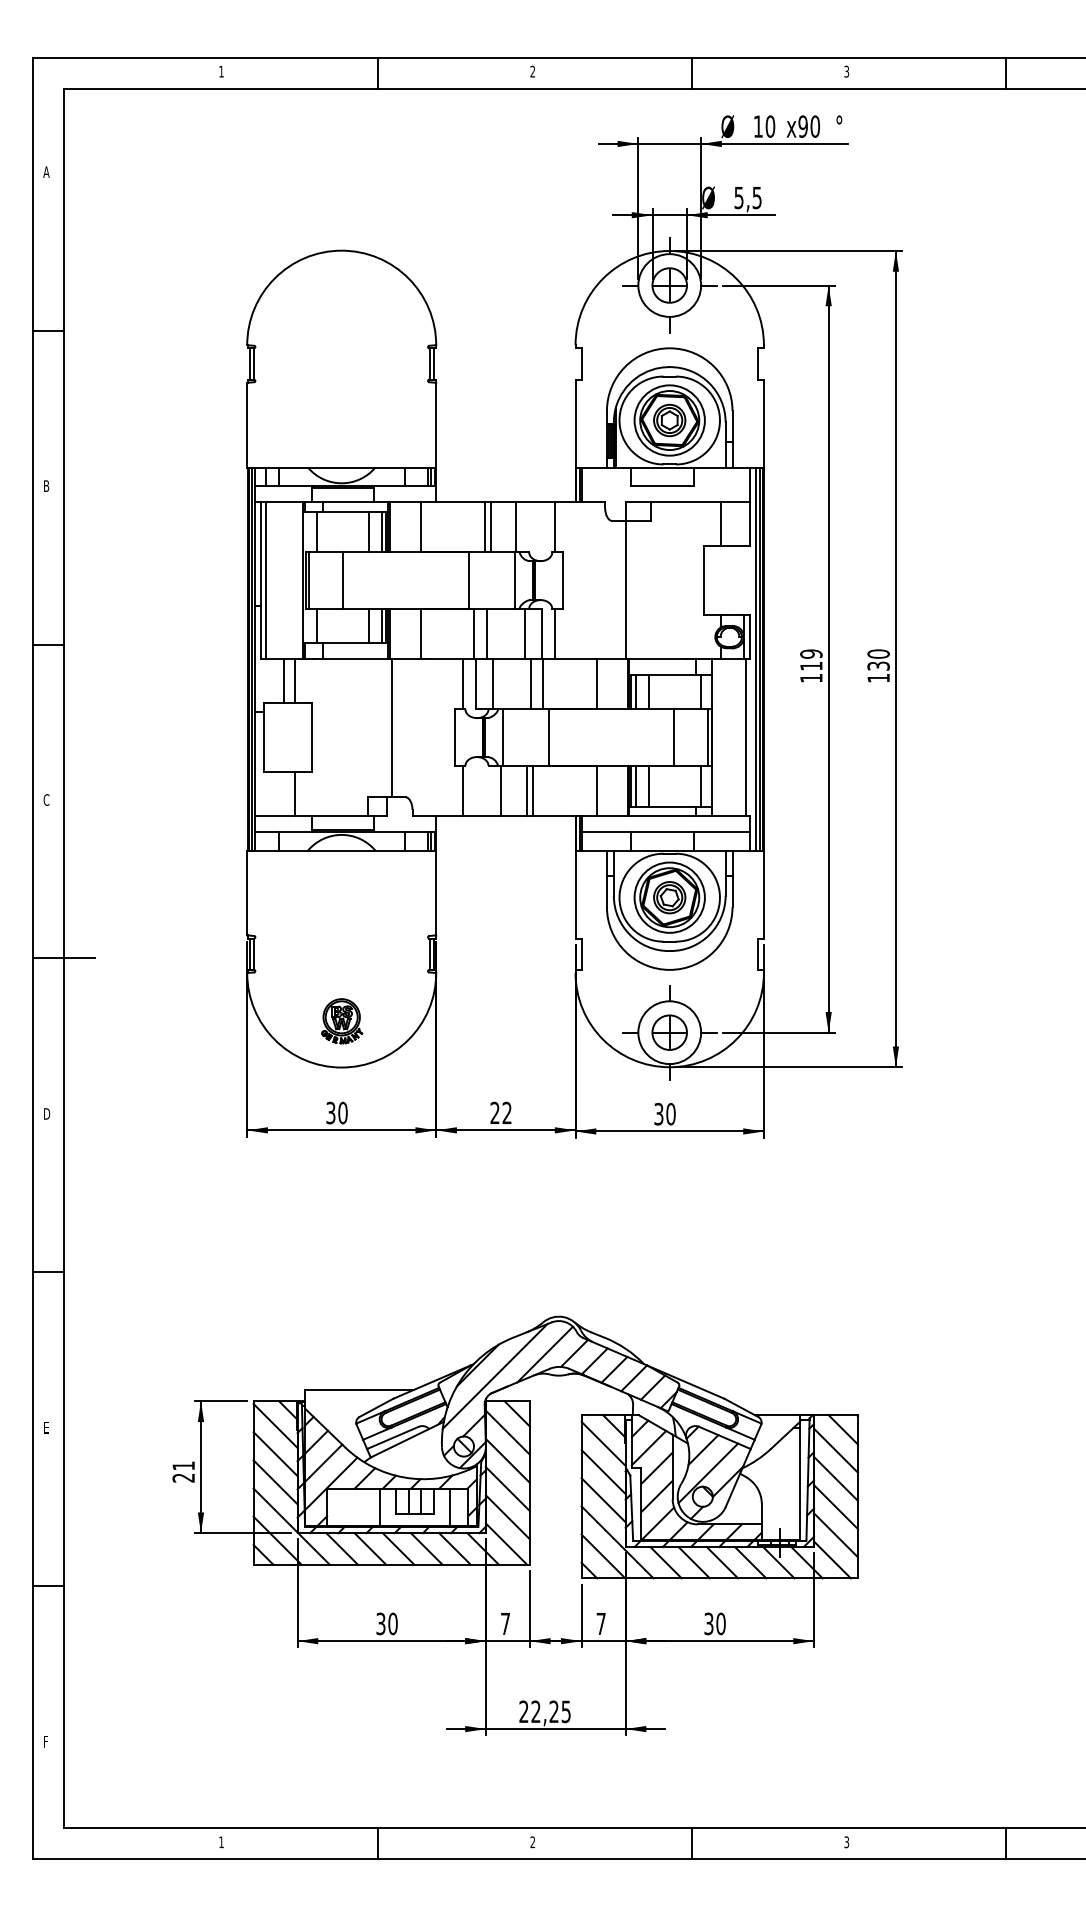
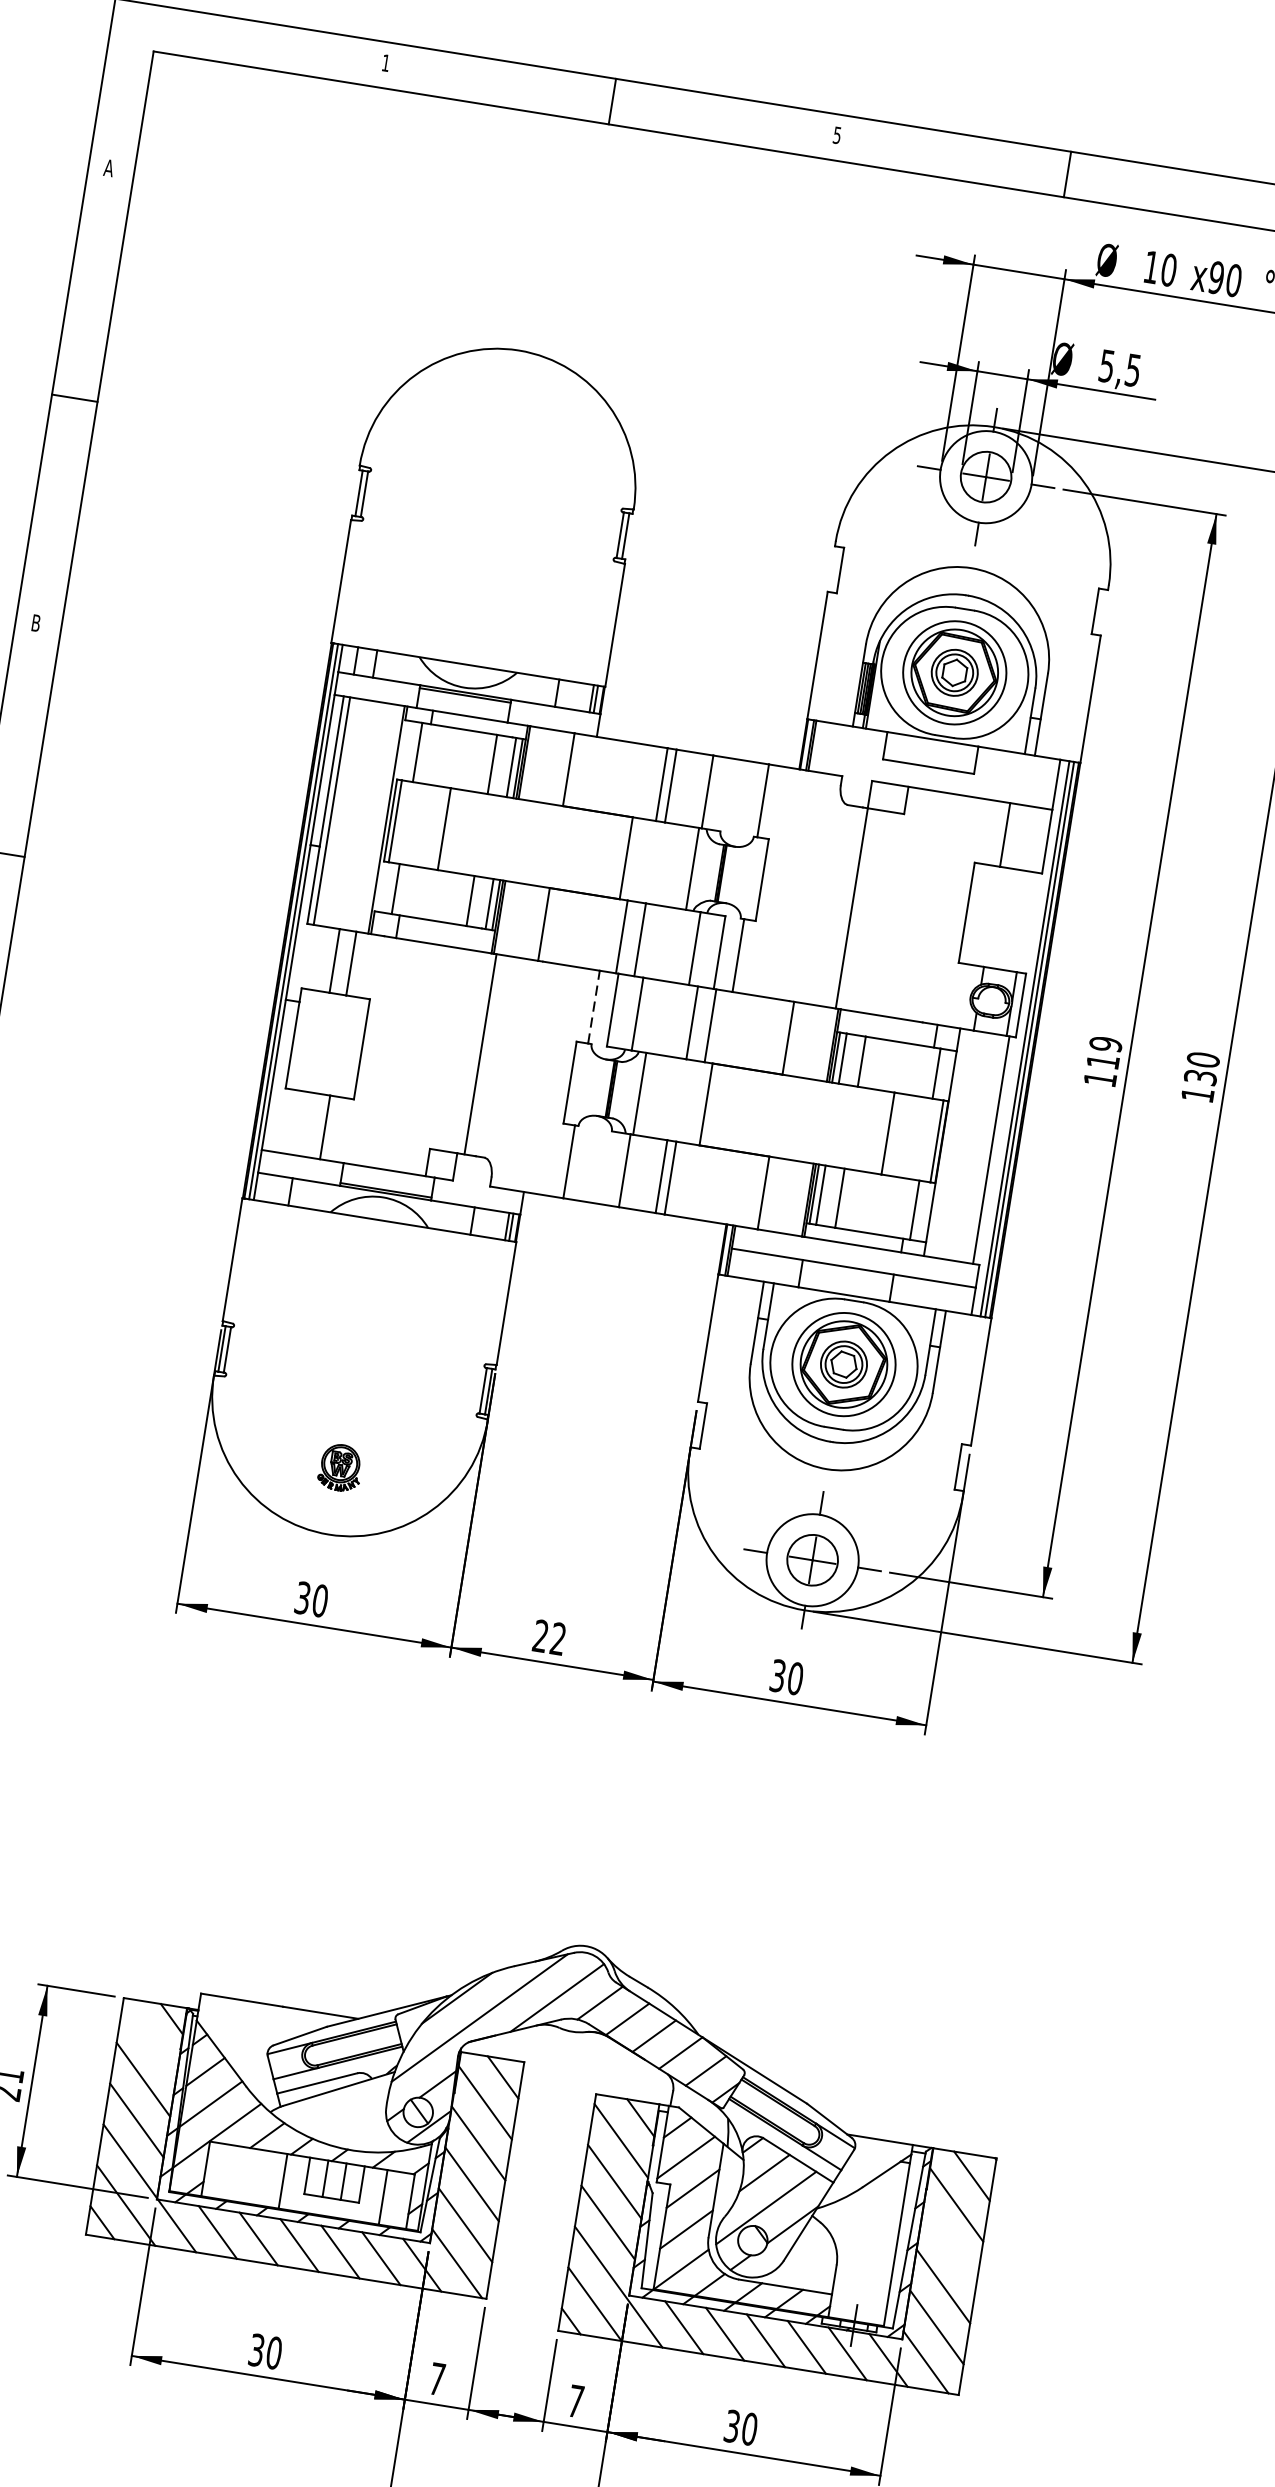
text: (532, 71) -> (836, 135), 2 -> 5
line: (463, 683) -> (594, 1006), solid -> dashed
part: (342, 1021) -> (340, 1468), size x0.7
line: (275, 1425) -> (149, 2038), removed
line: (835, 1478) -> (949, 2245), removed

